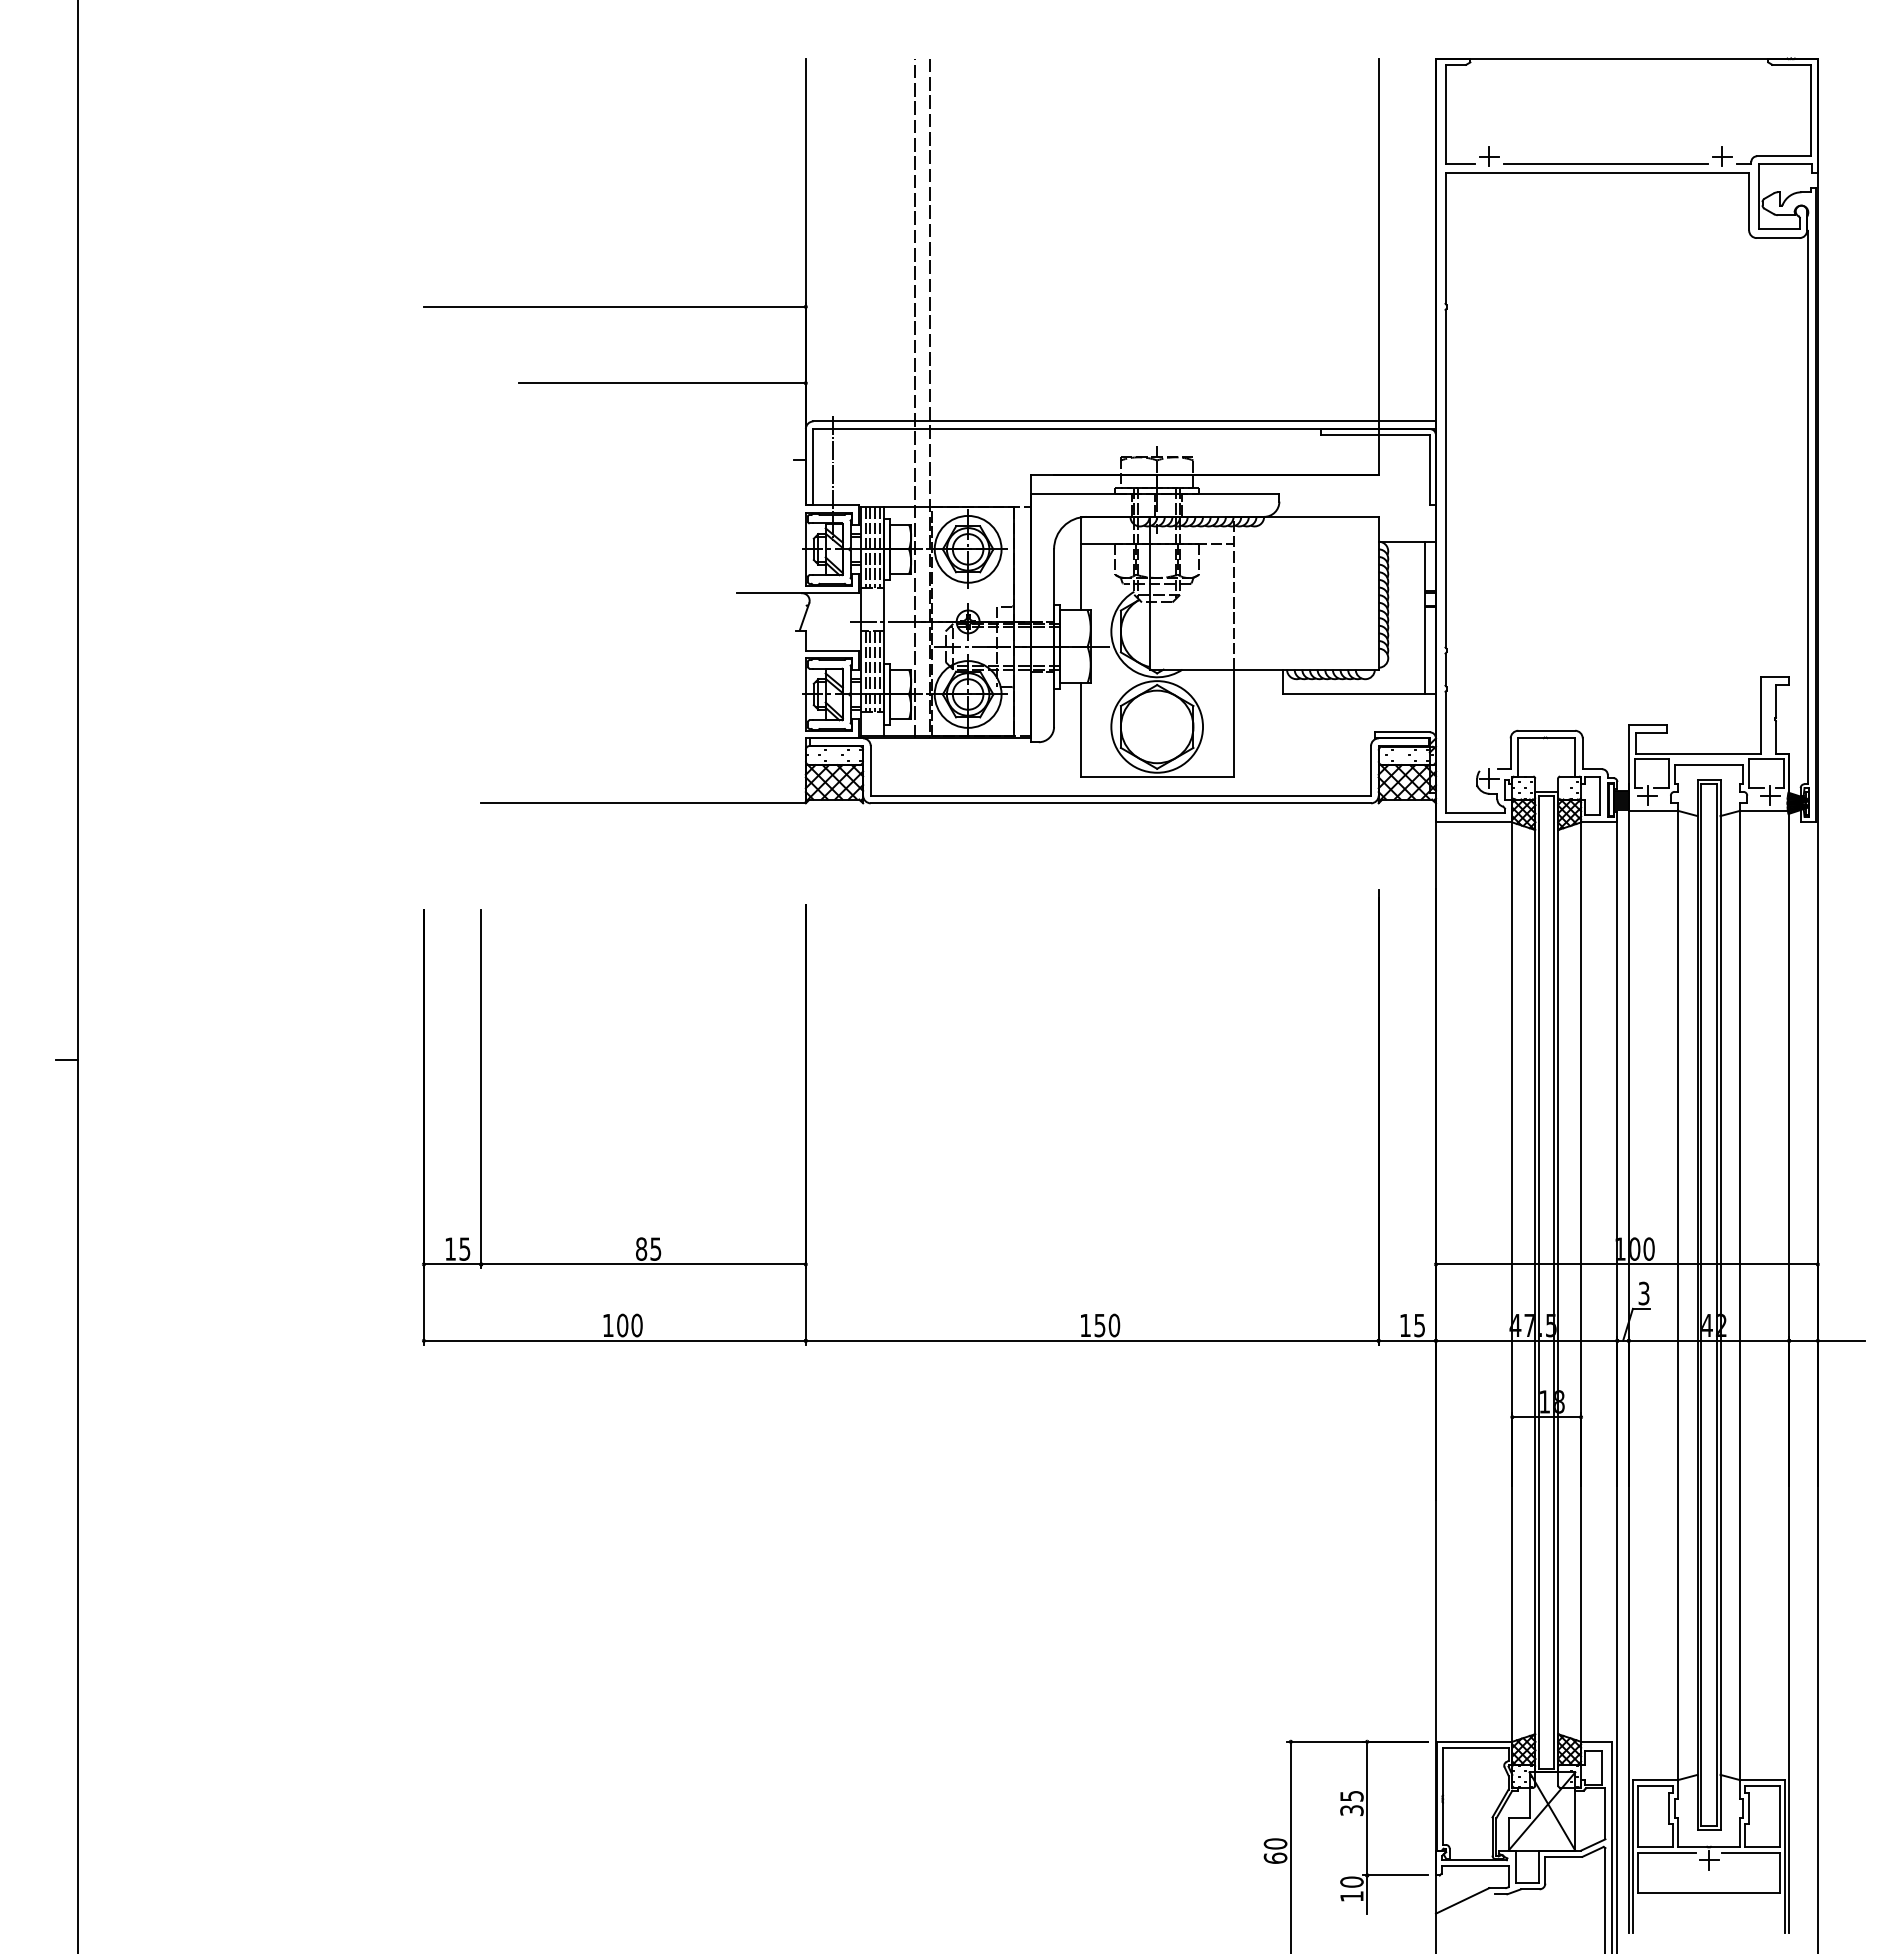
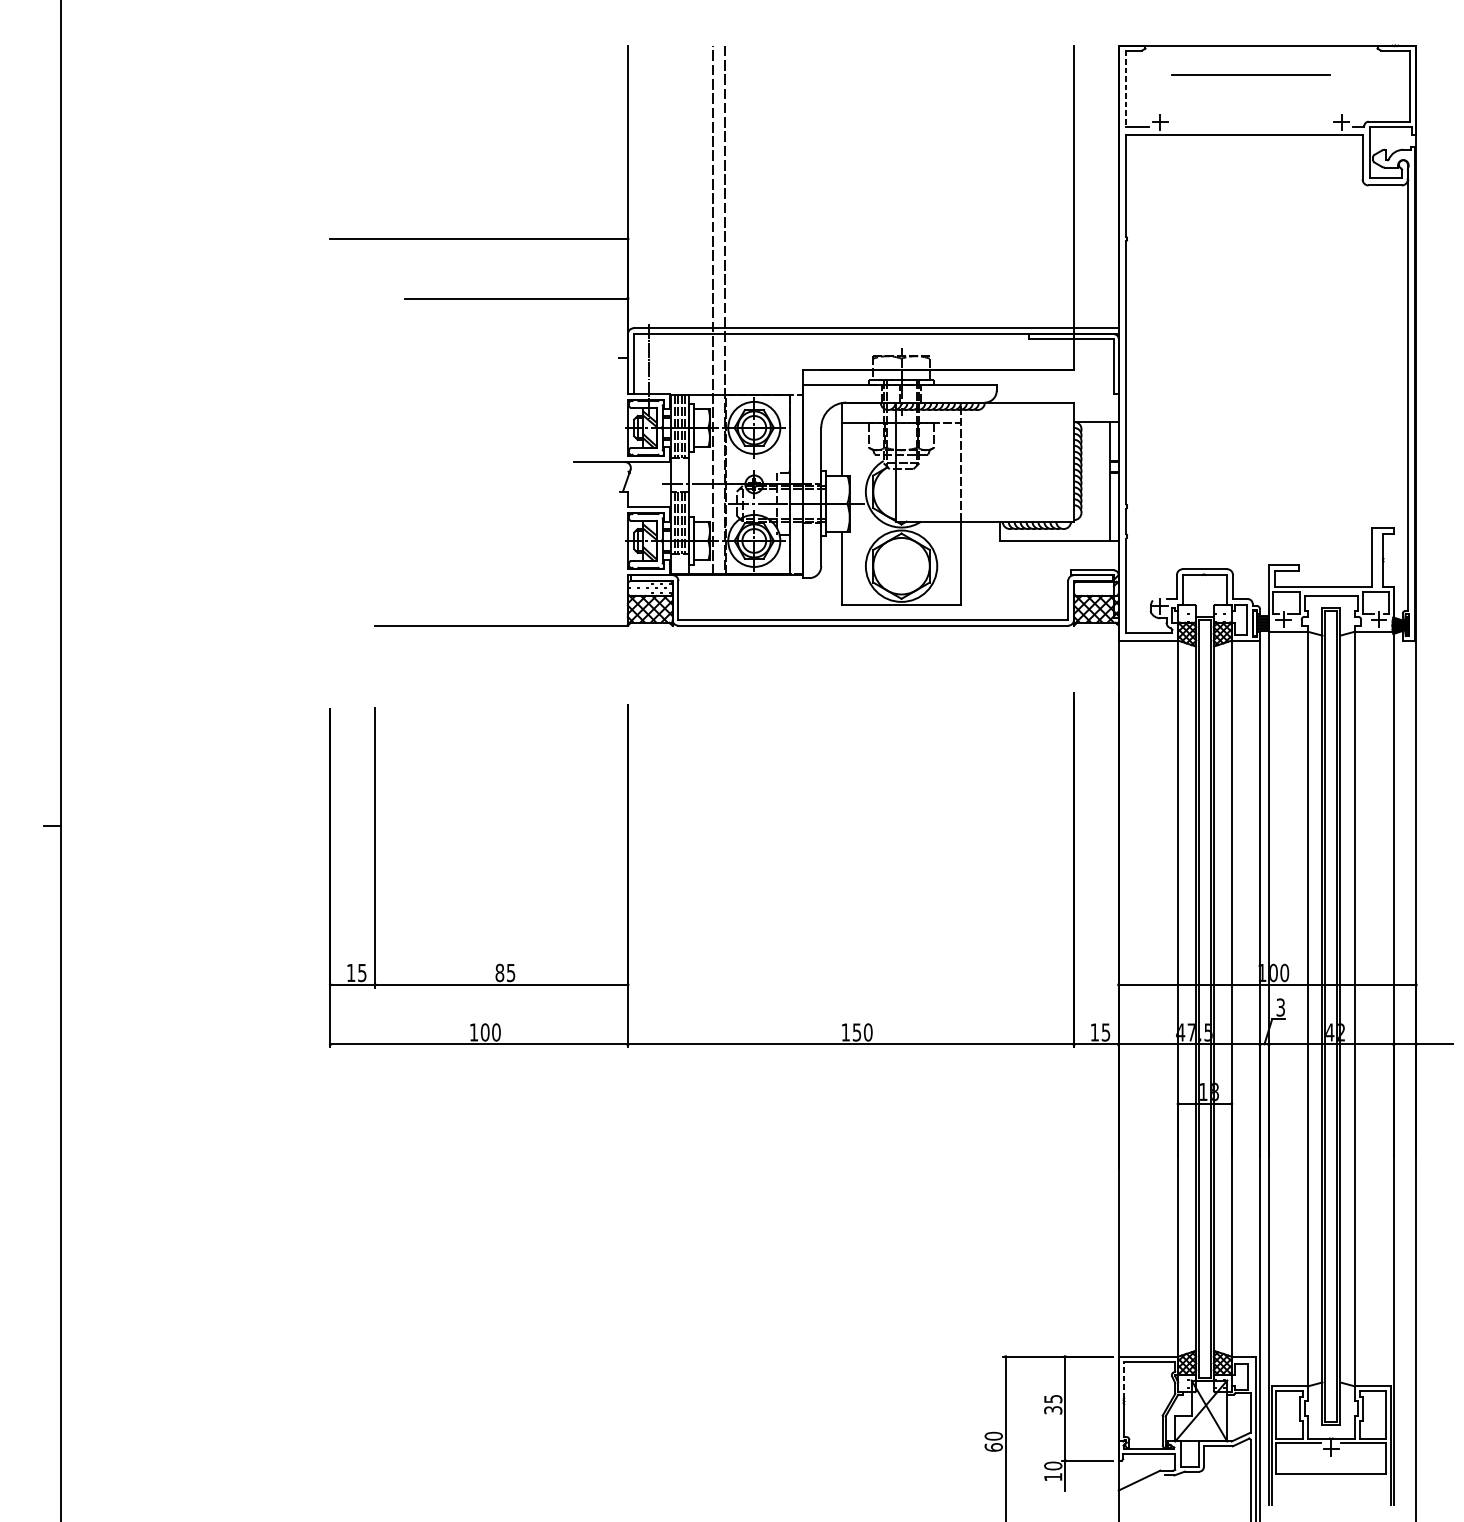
line: (1445, 114) -> (1126, 89), solid -> dashed
line: (1605, 163) -> (1250, 74), moved
line: (1442, 1771) -> (1123, 1379), solid -> dashed

